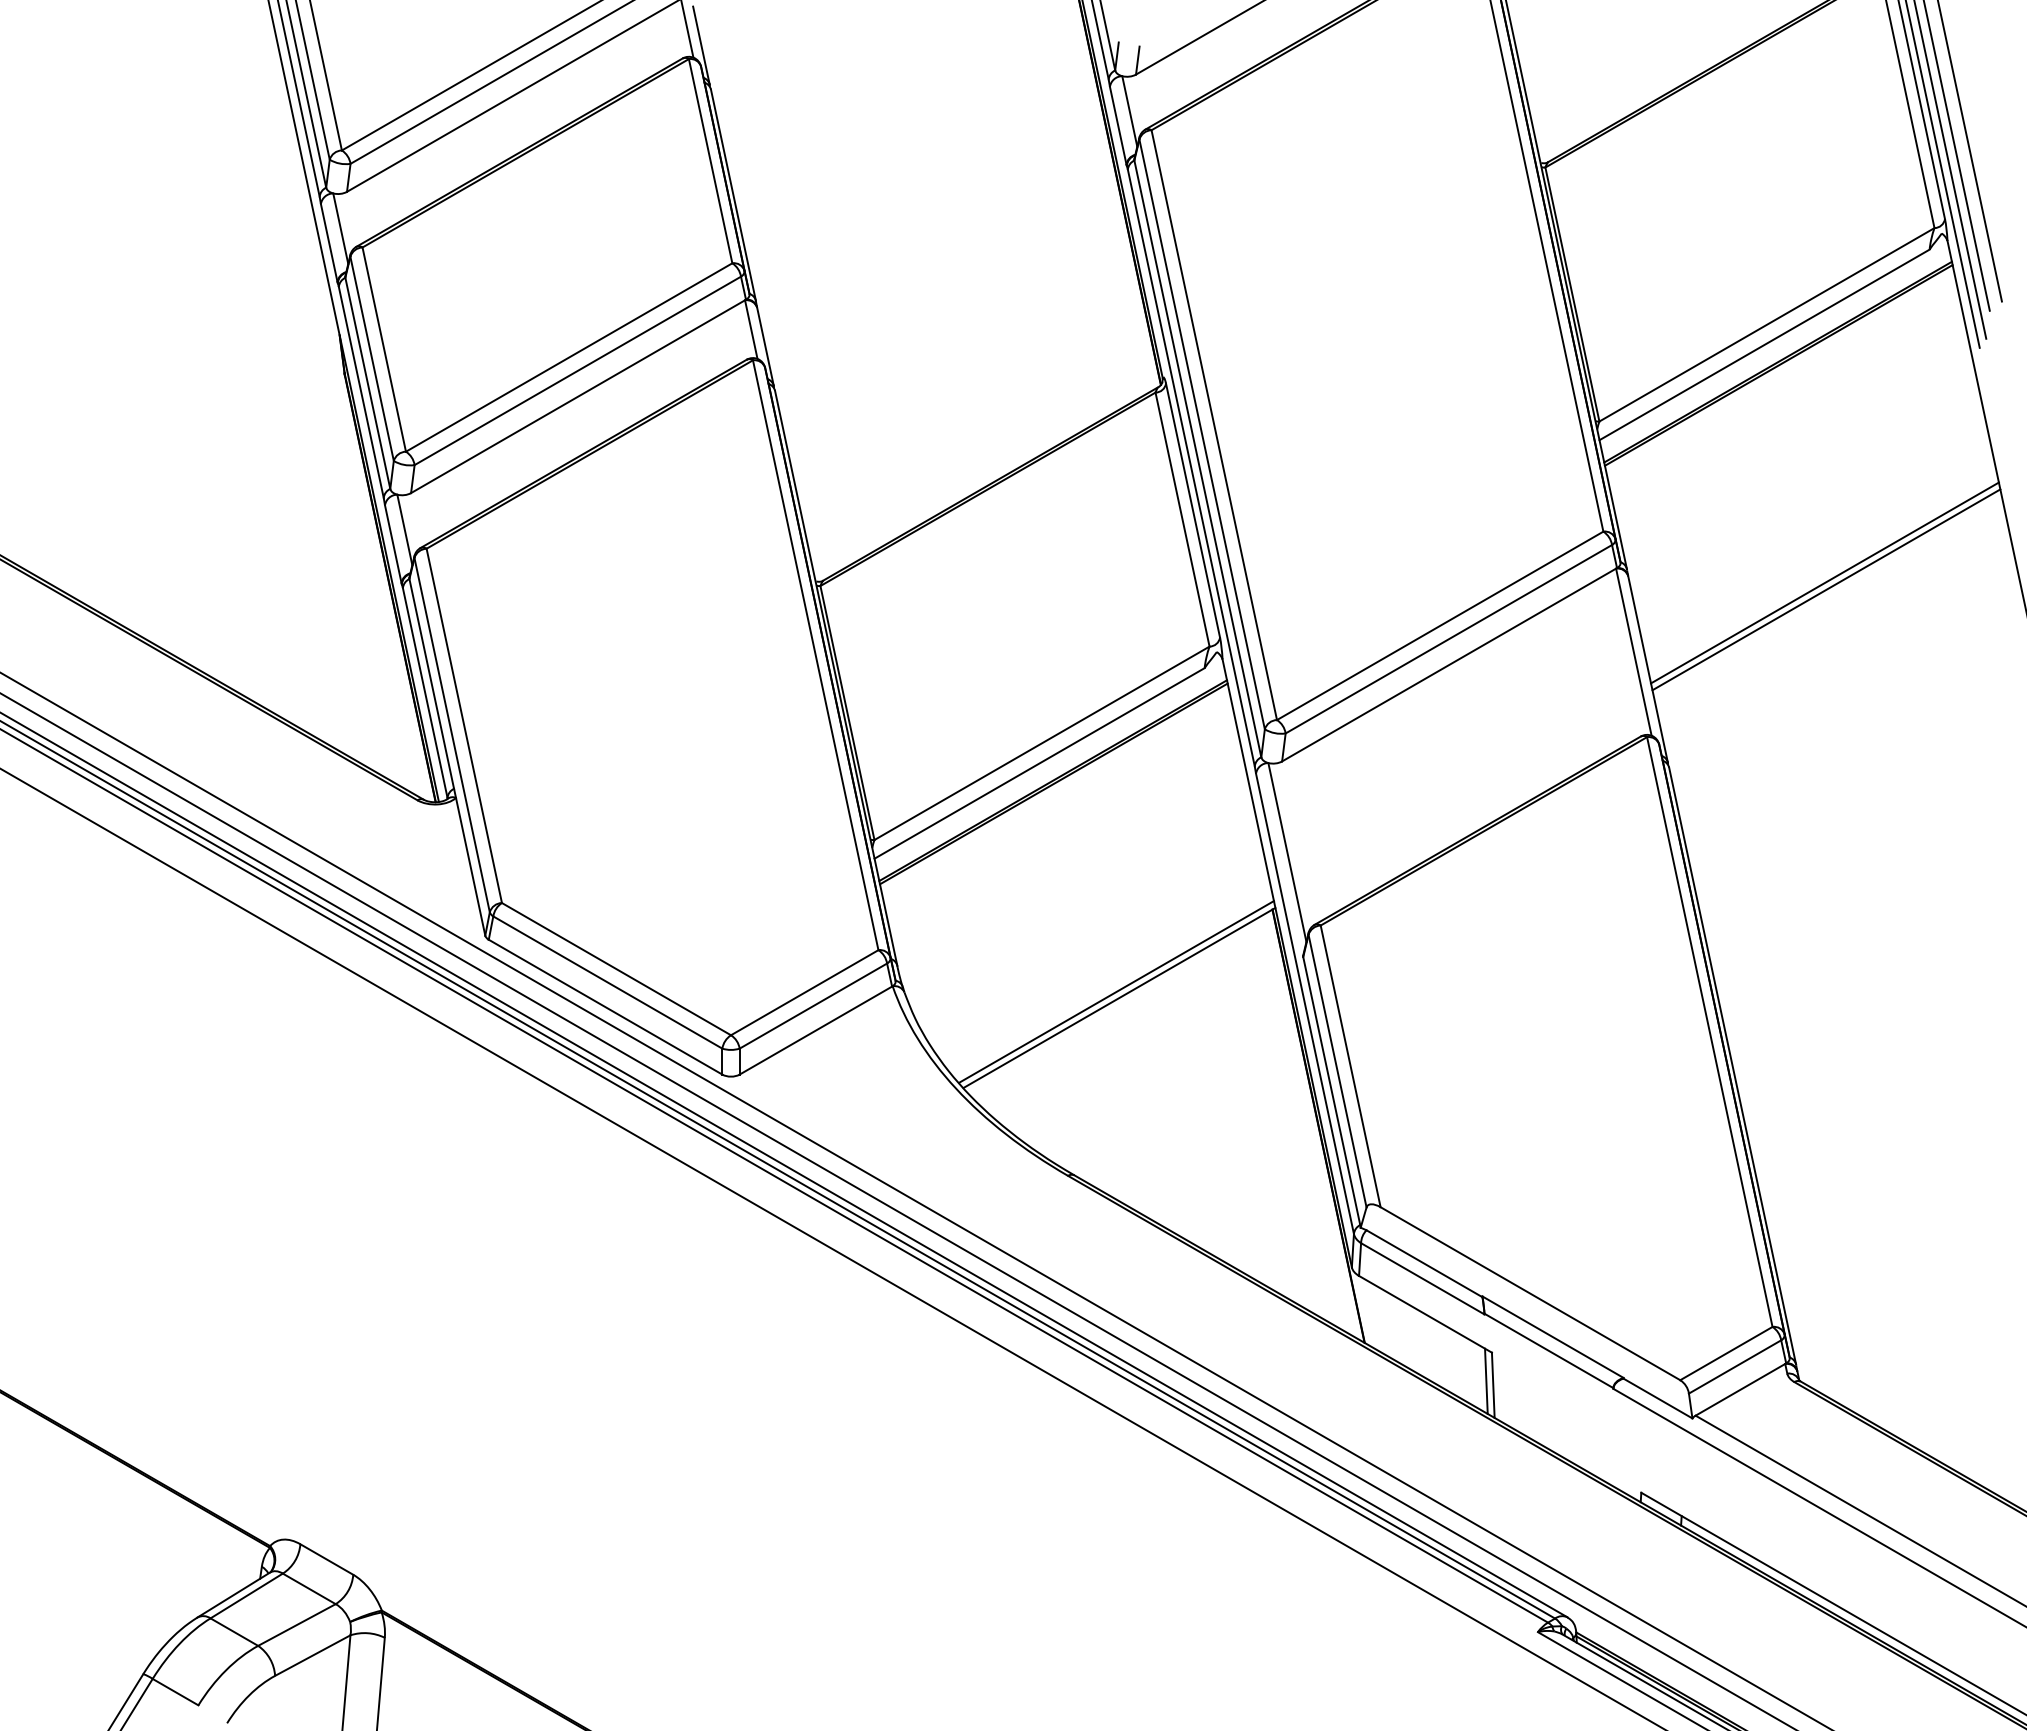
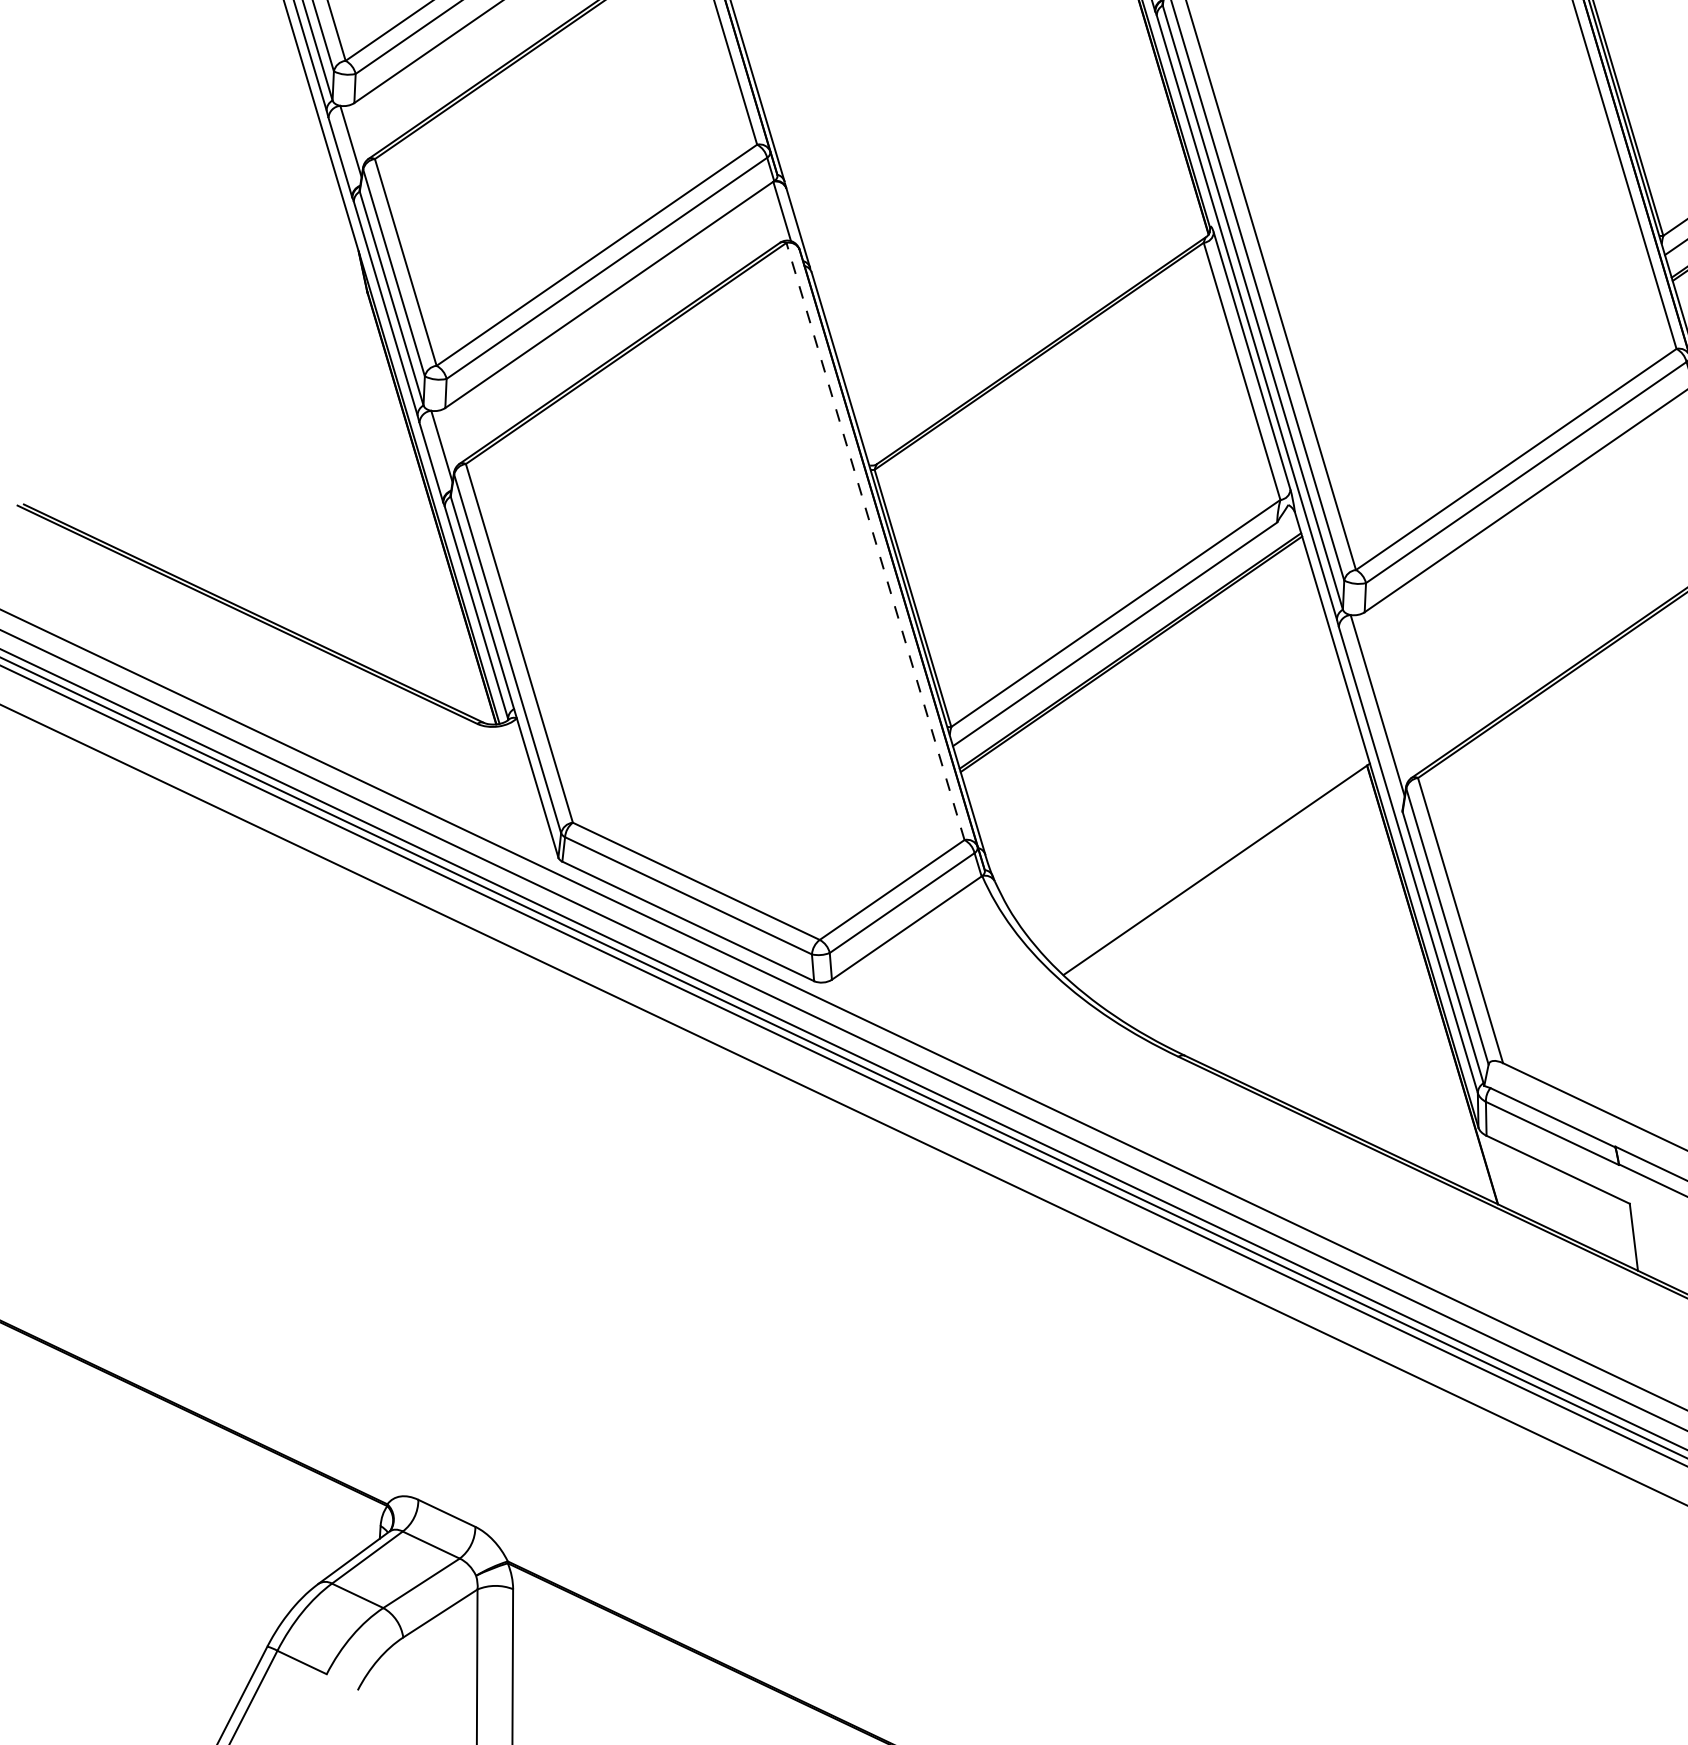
line: (815, 655) -> (875, 541), solid -> dashed
line: (1116, 991) -> (1213, 862), removed
line: (1486, 1380) -> (1626, 1232), removed

